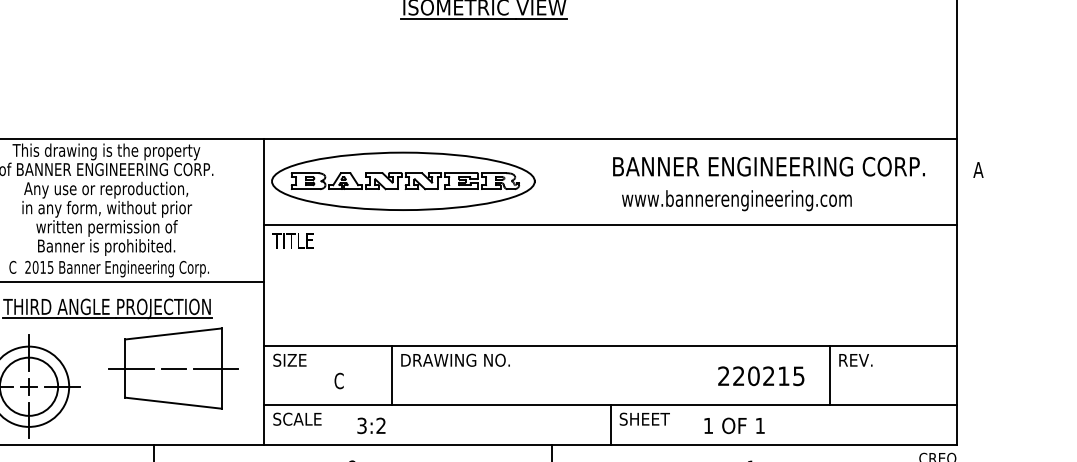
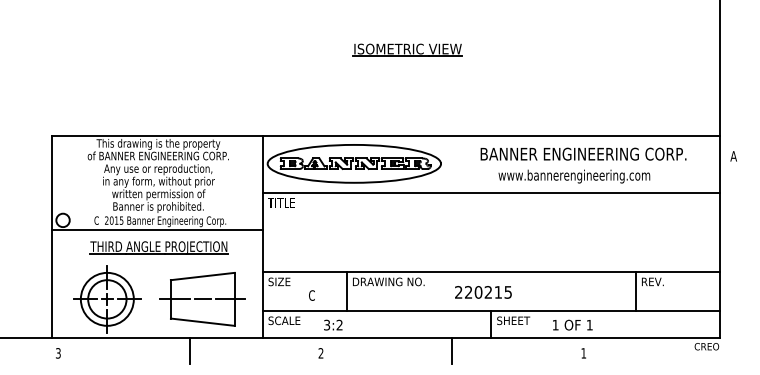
text: (768, 165) -> (583, 153), moved
part: (173, 368) -> (202, 299), moved
text: (761, 376) -> (483, 292), moved

